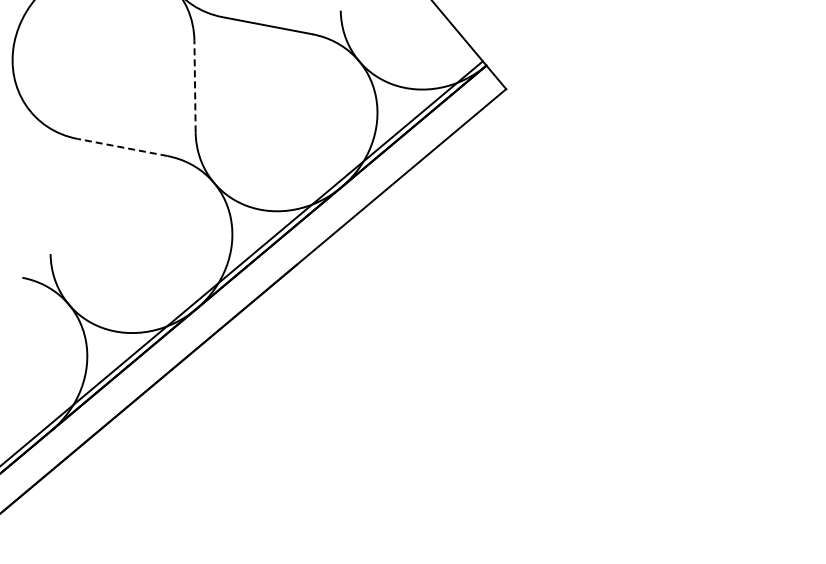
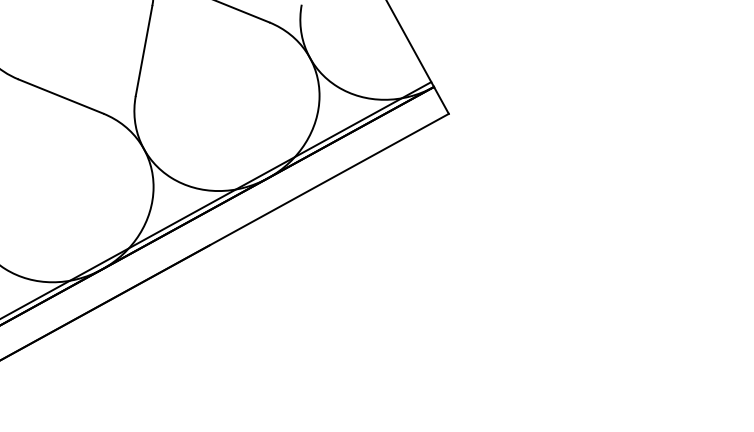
line: (195, 86) -> (144, 50), dashed -> solid
line: (122, 147) -> (61, 96), dashed -> solid

